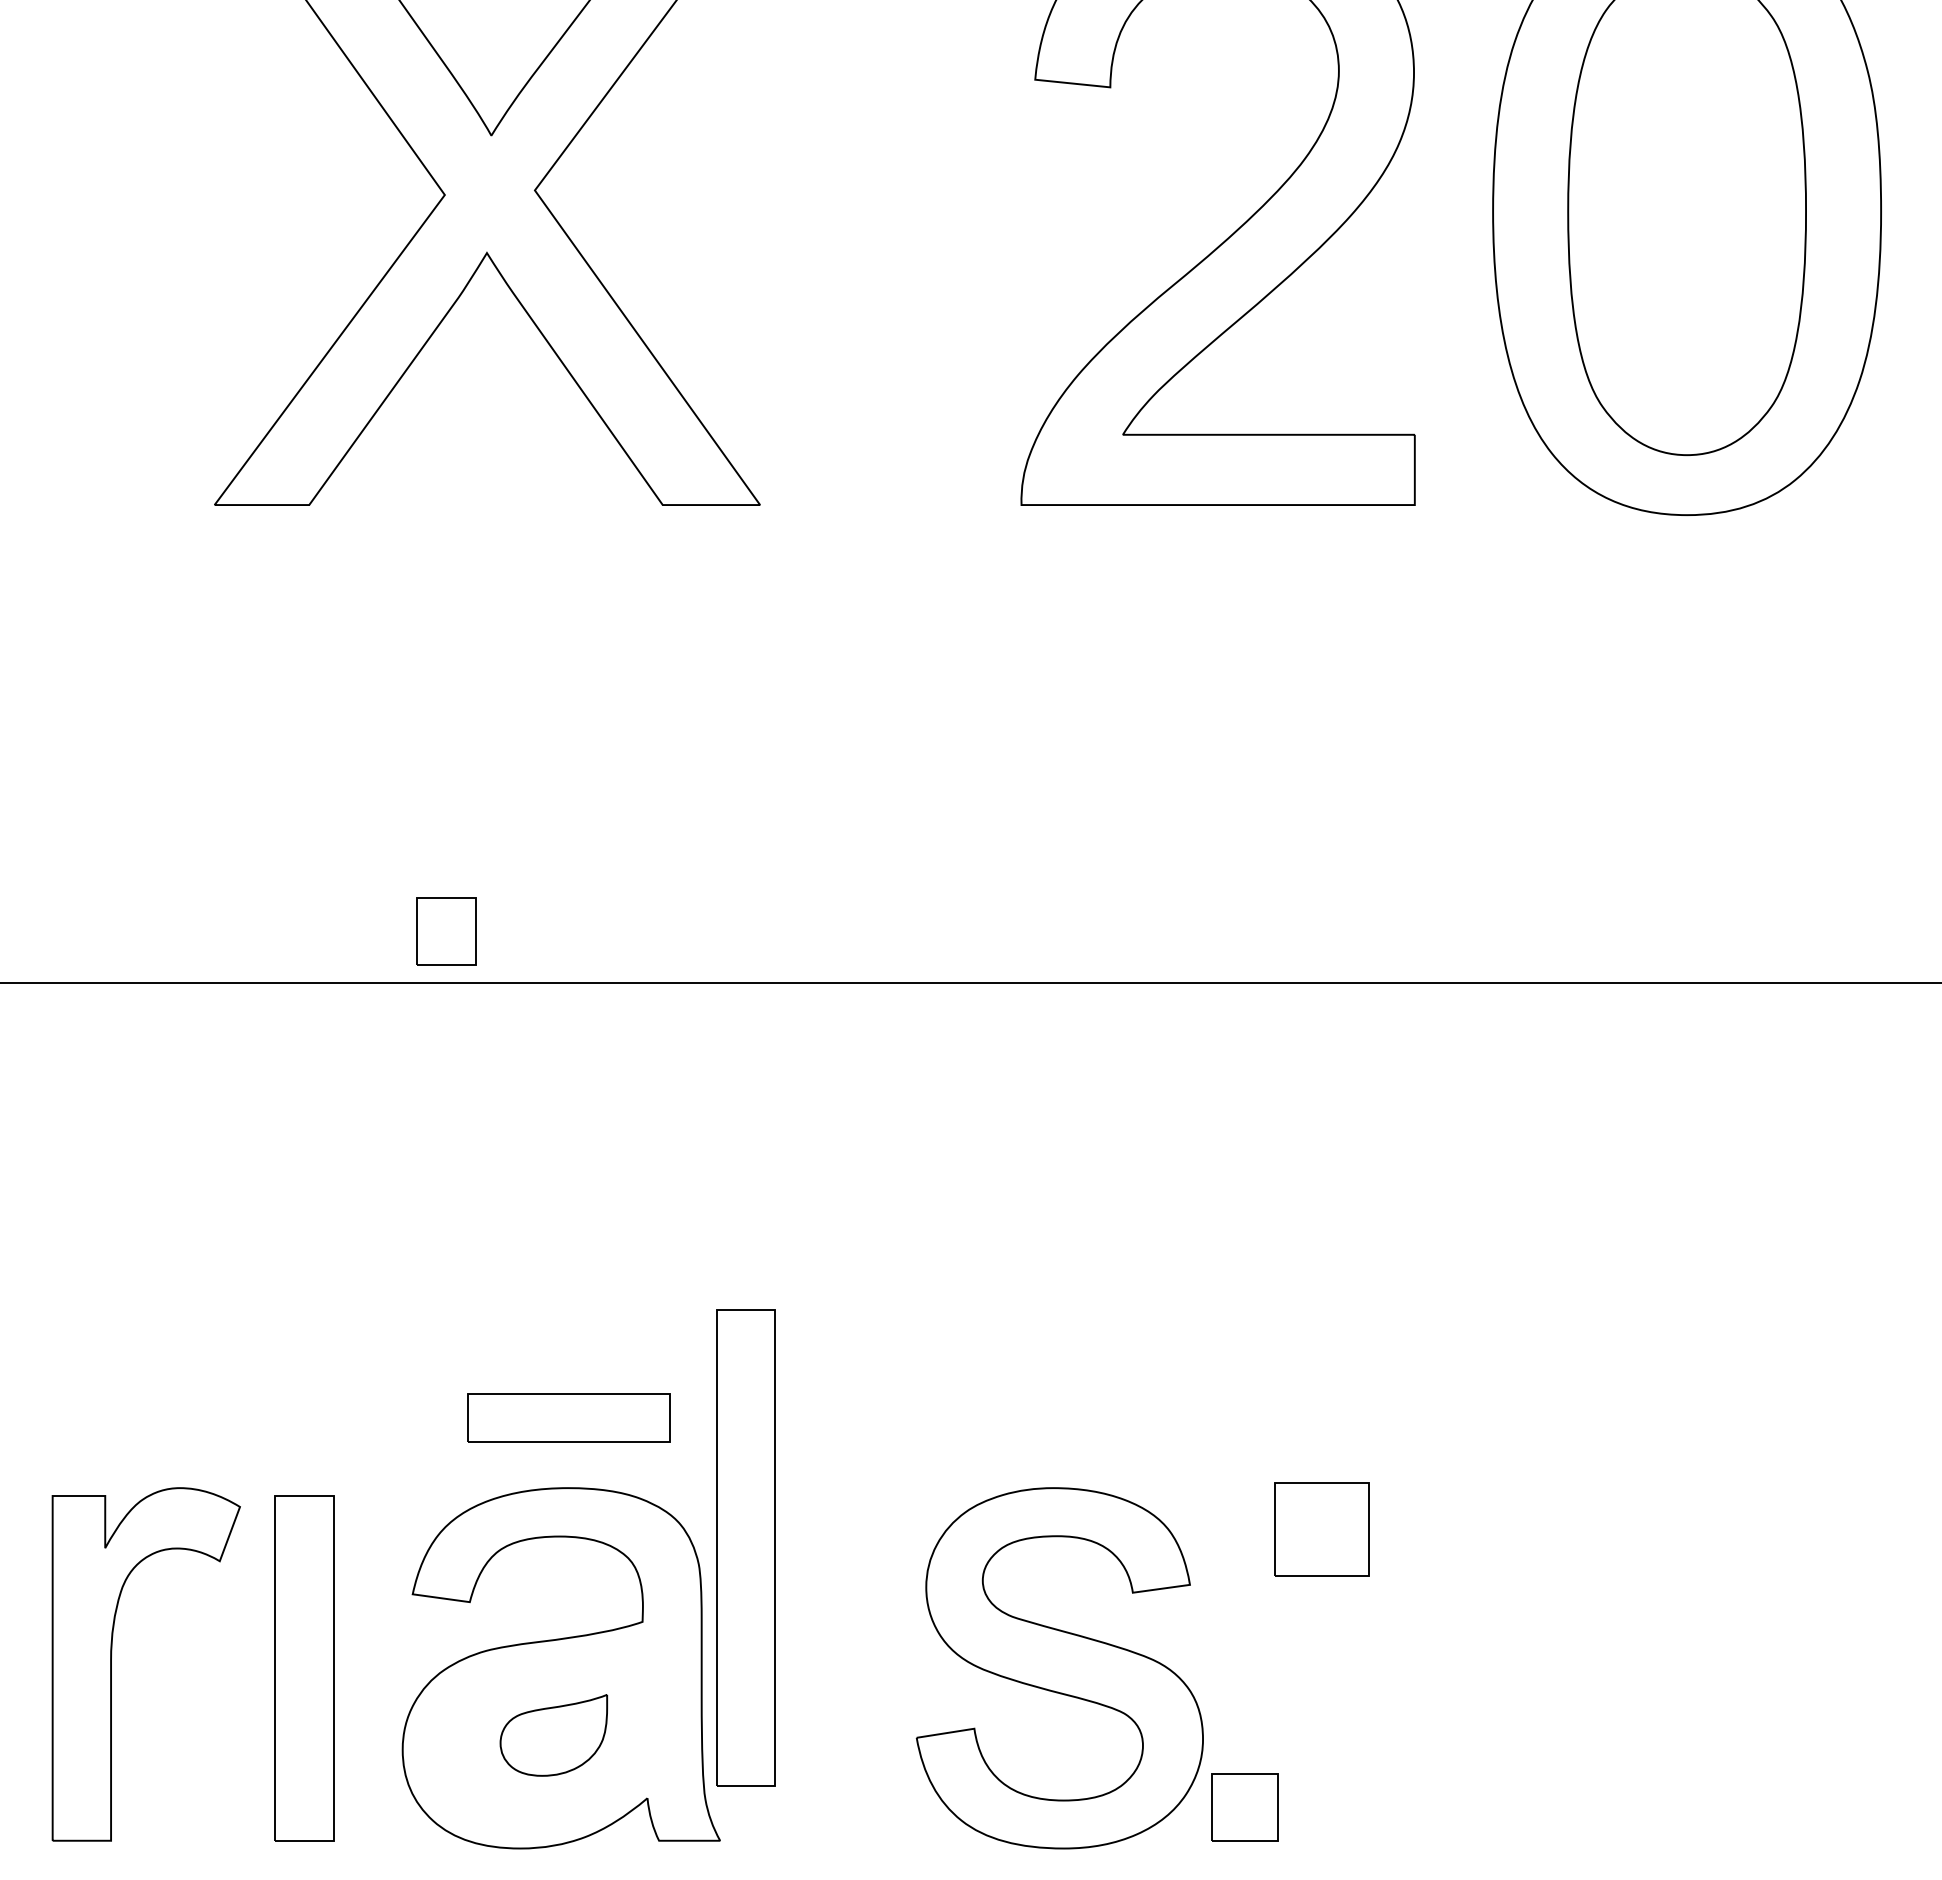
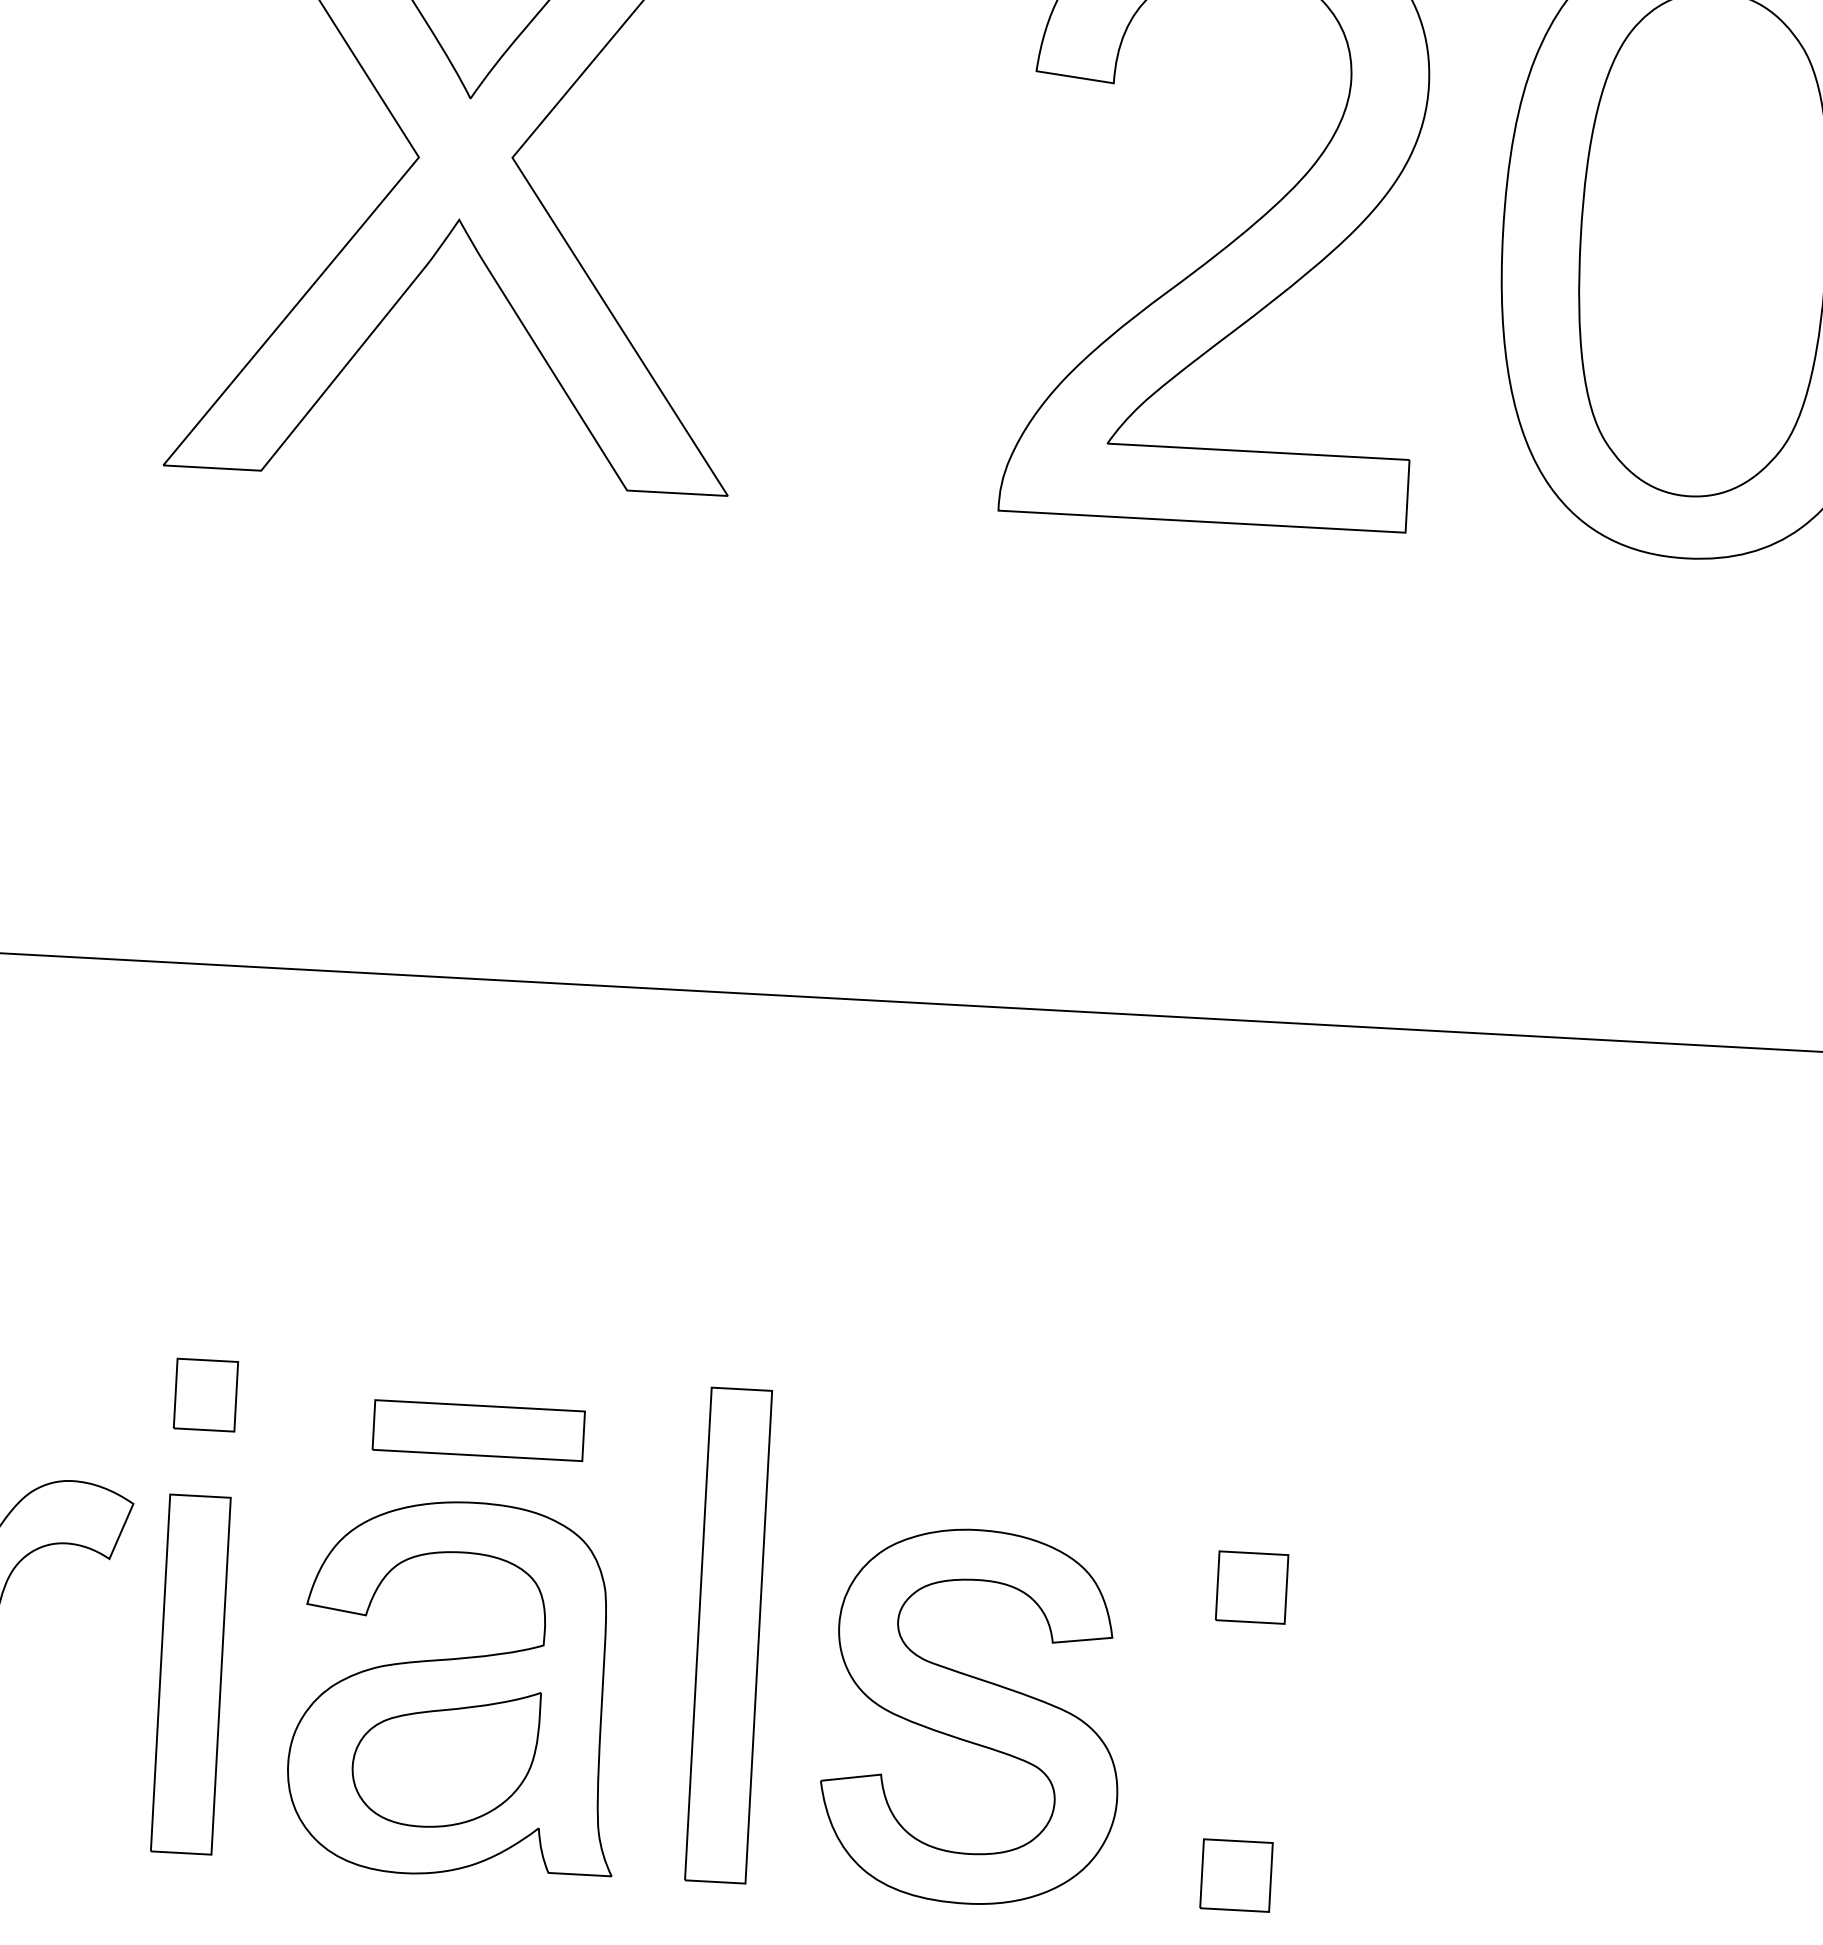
part: (446, 931) -> (206, 1395), moved
part: (1321, 1528) -> (1251, 1586), size x0.71
part: (745, 1547) -> (727, 1635), moved
part: (553, 1735) -> (445, 1758), size x1.67
part: (1244, 1807) -> (1235, 1875), moved

